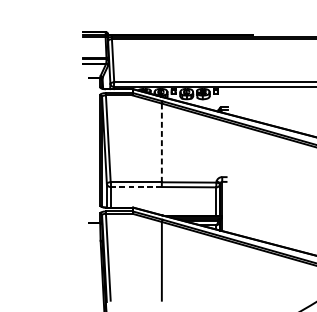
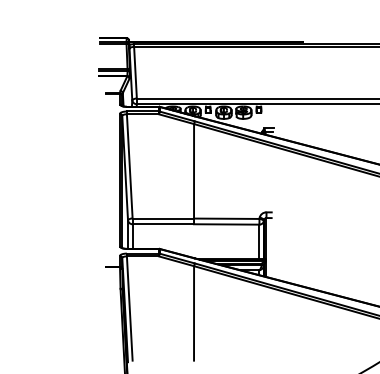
line: (162, 143) -> (194, 171), dashed -> solid
line: (136, 187) -> (163, 224), dashed -> solid

